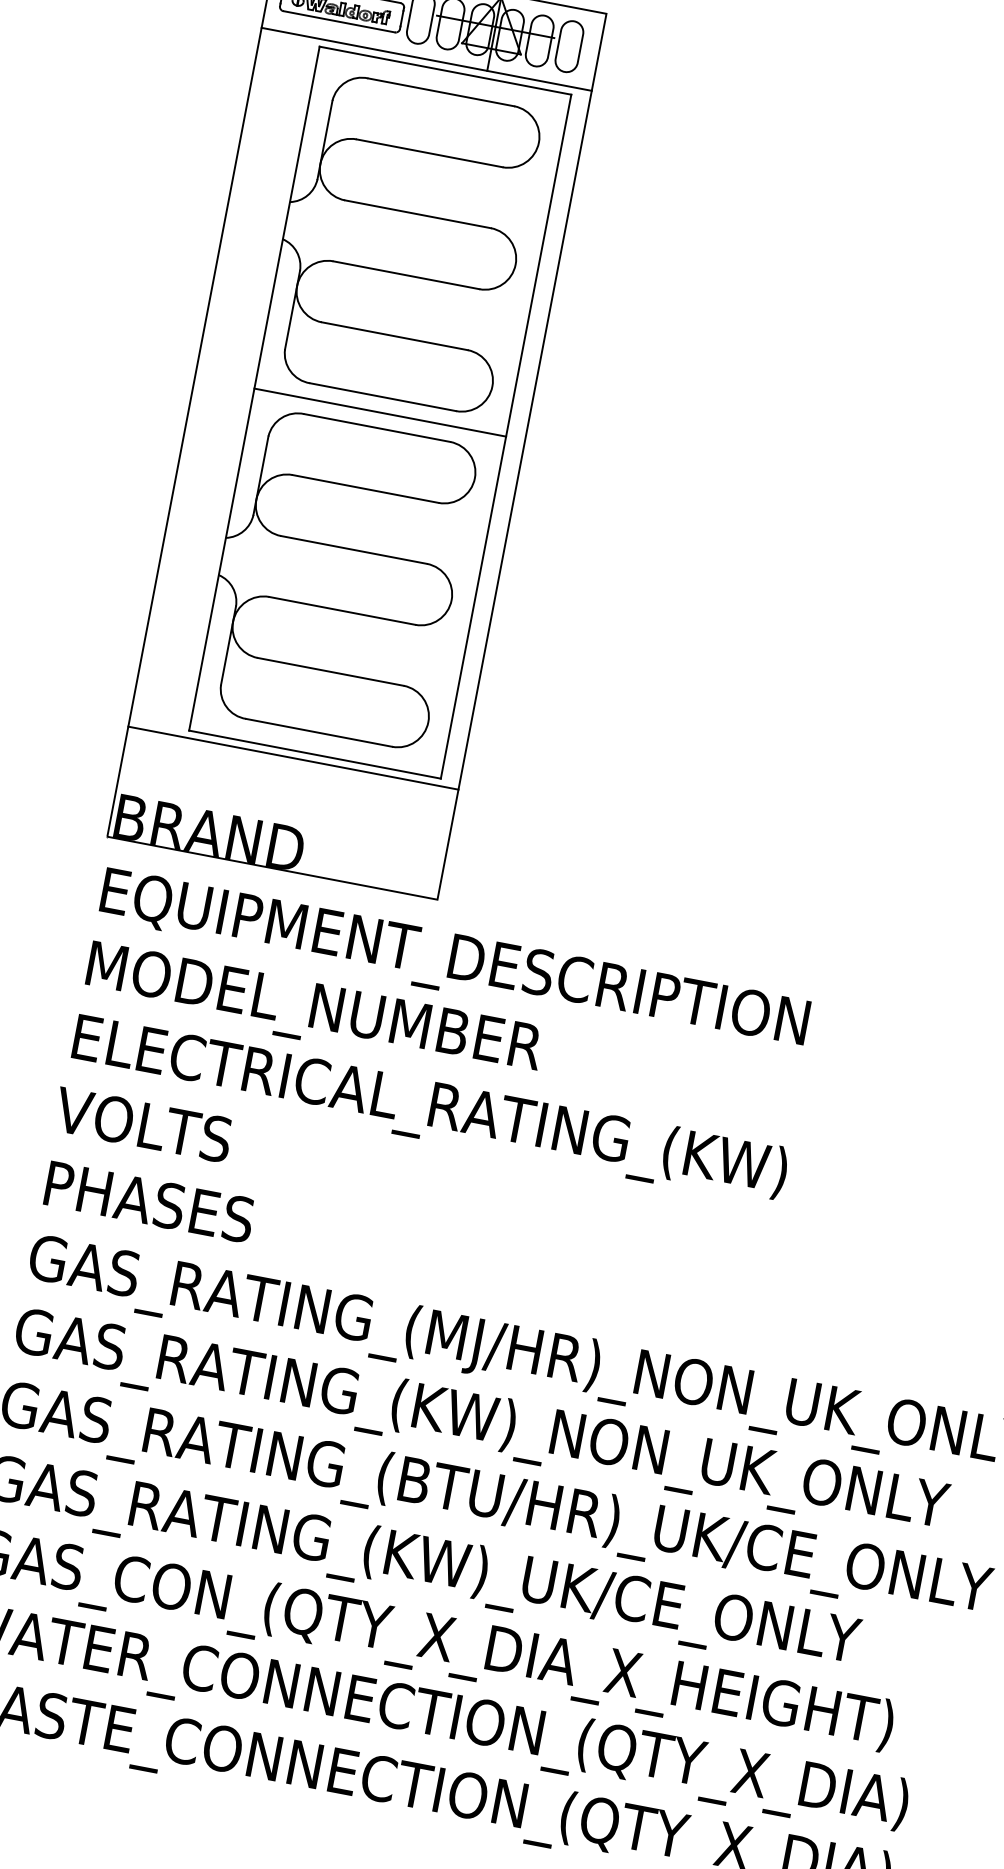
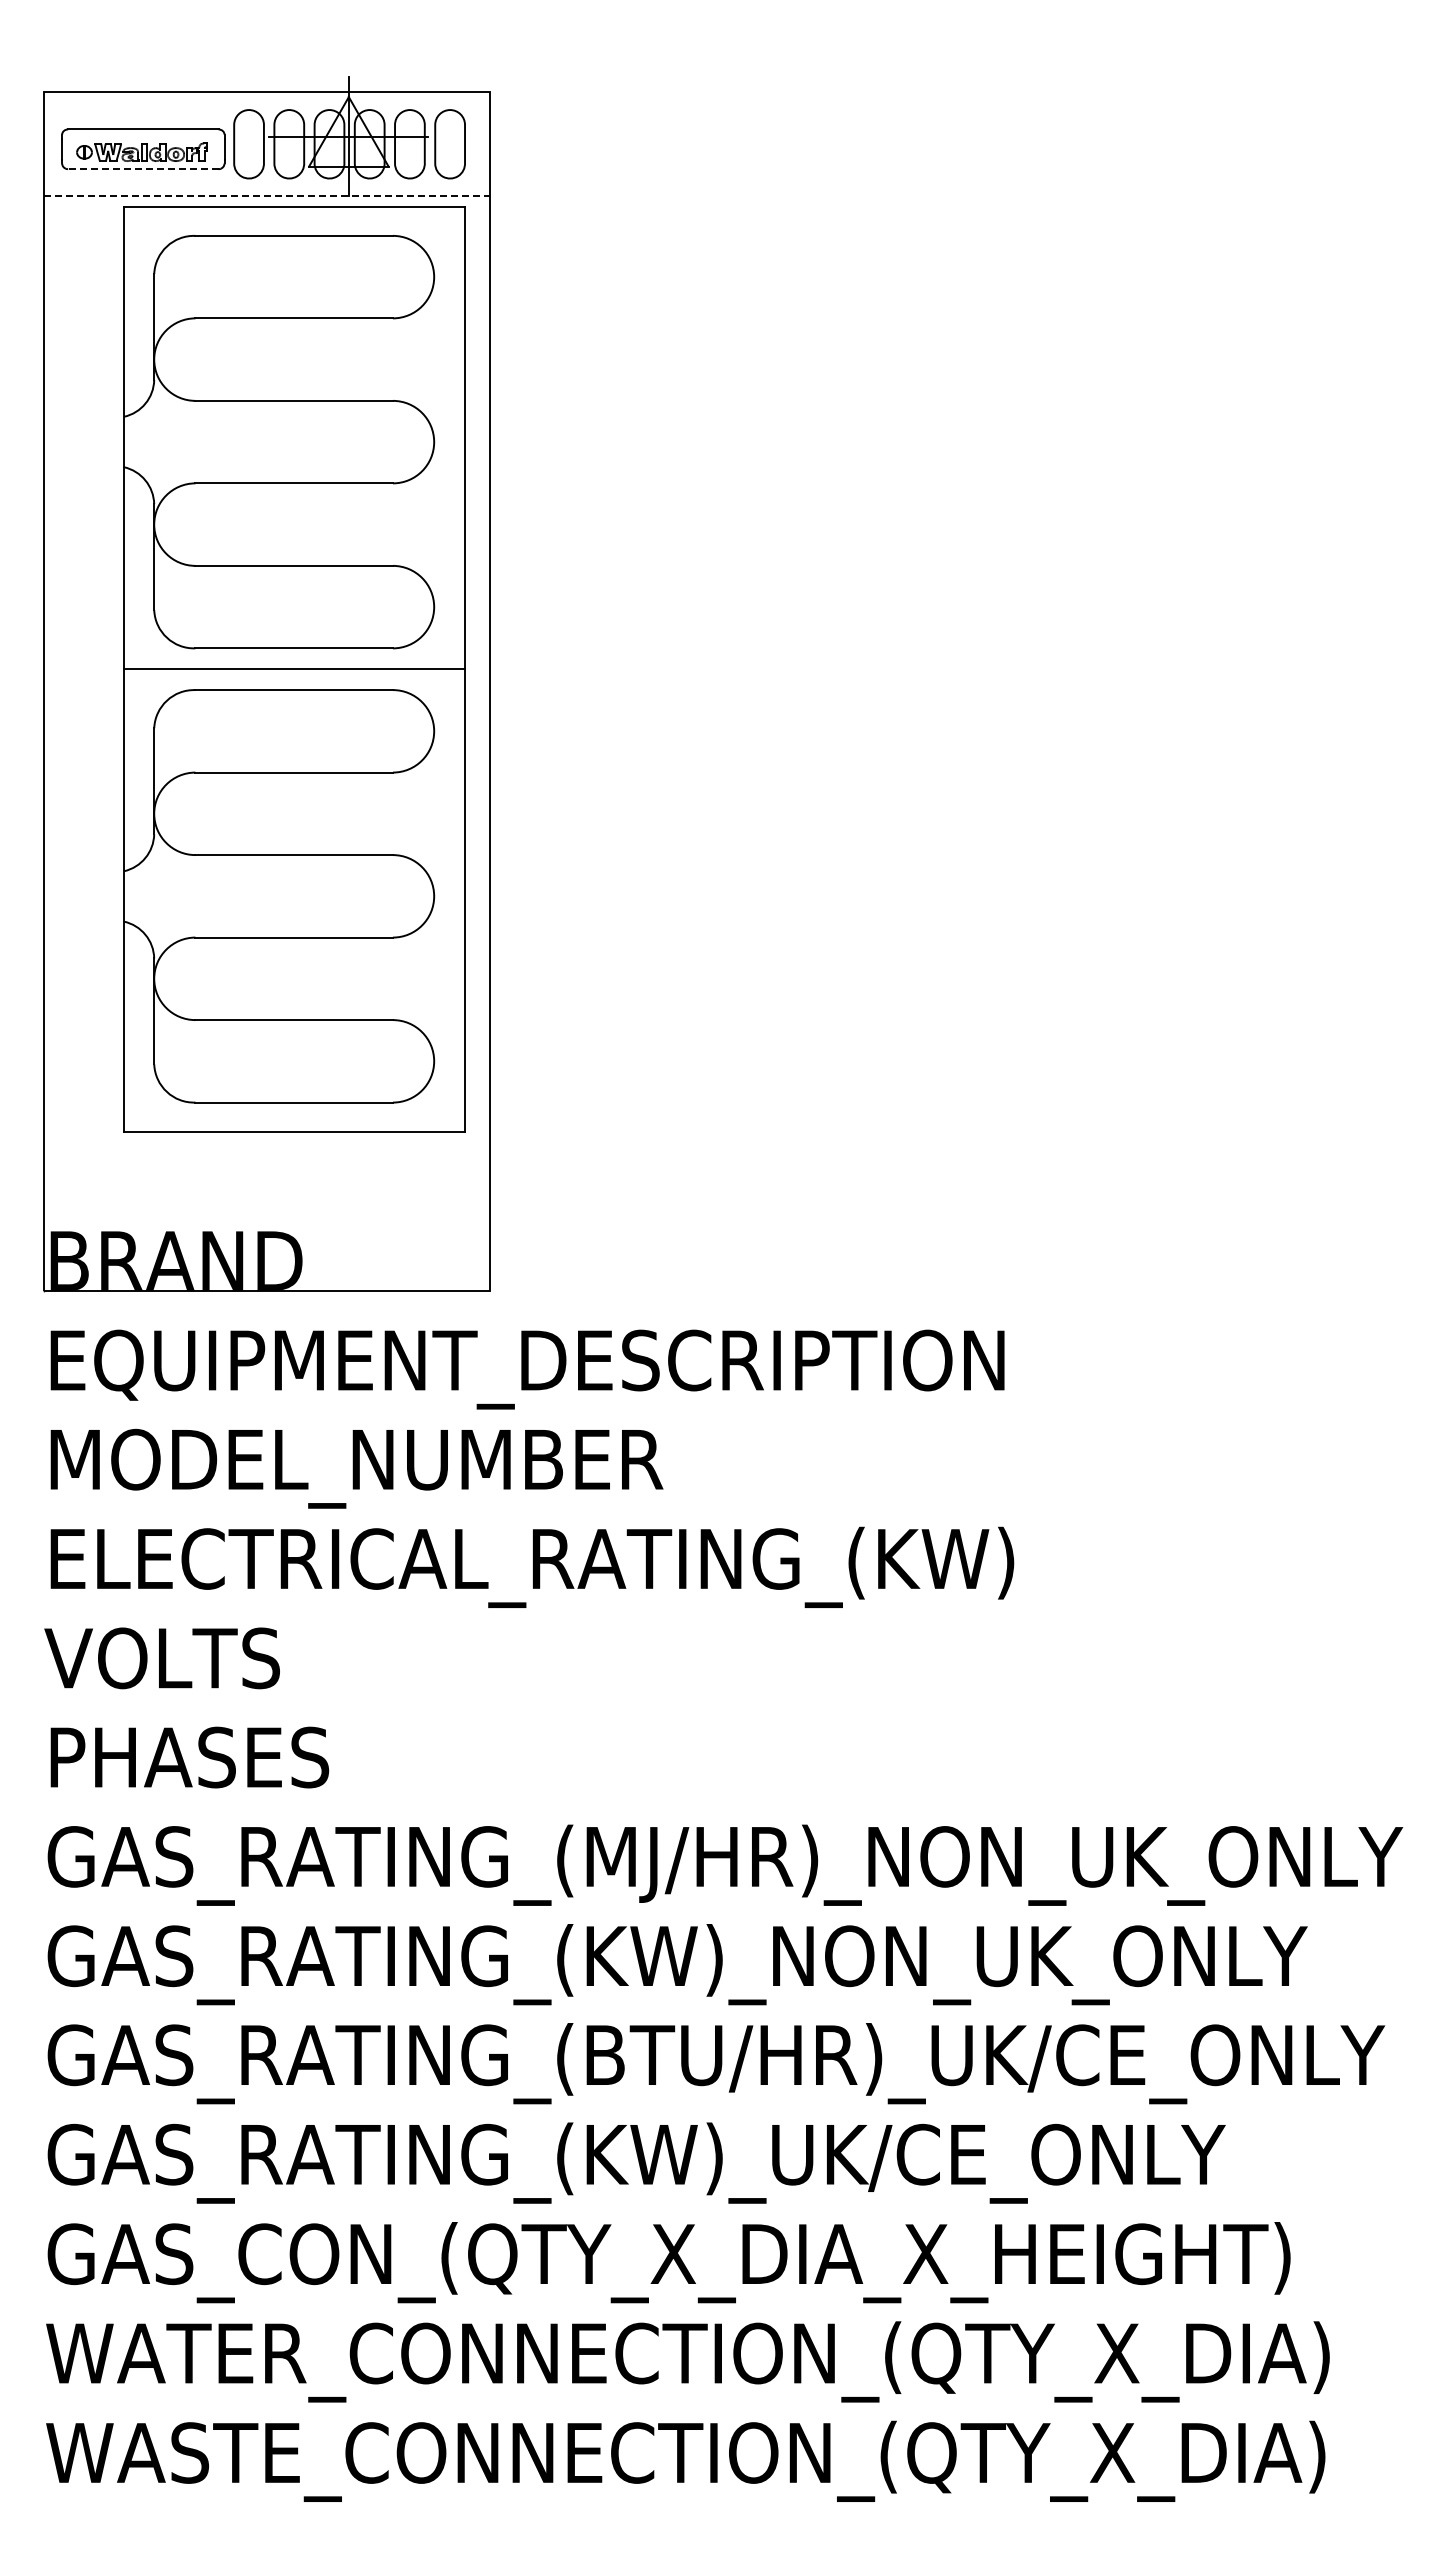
line: (338, 21) -> (142, 169), solid -> dashed
line: (427, 59) -> (267, 196), solid -> dashed
line: (293, 758) -> (266, 1142), removed

